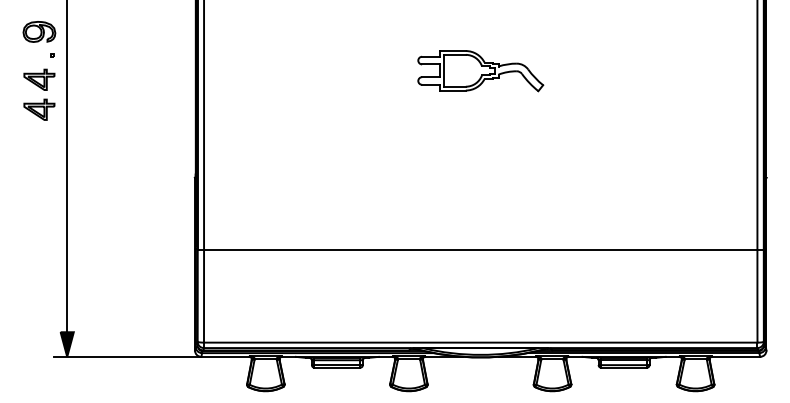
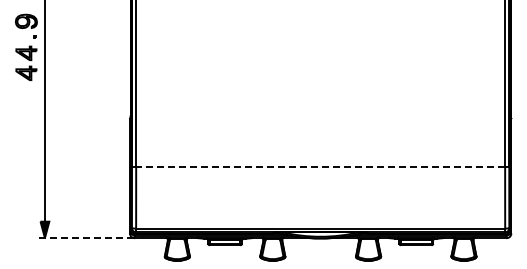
part: (480, 71) -> (320, 47), removed
line: (480, 249) -> (320, 166), solid -> dashed
line: (128, 357) -> (85, 238), solid -> dashed

